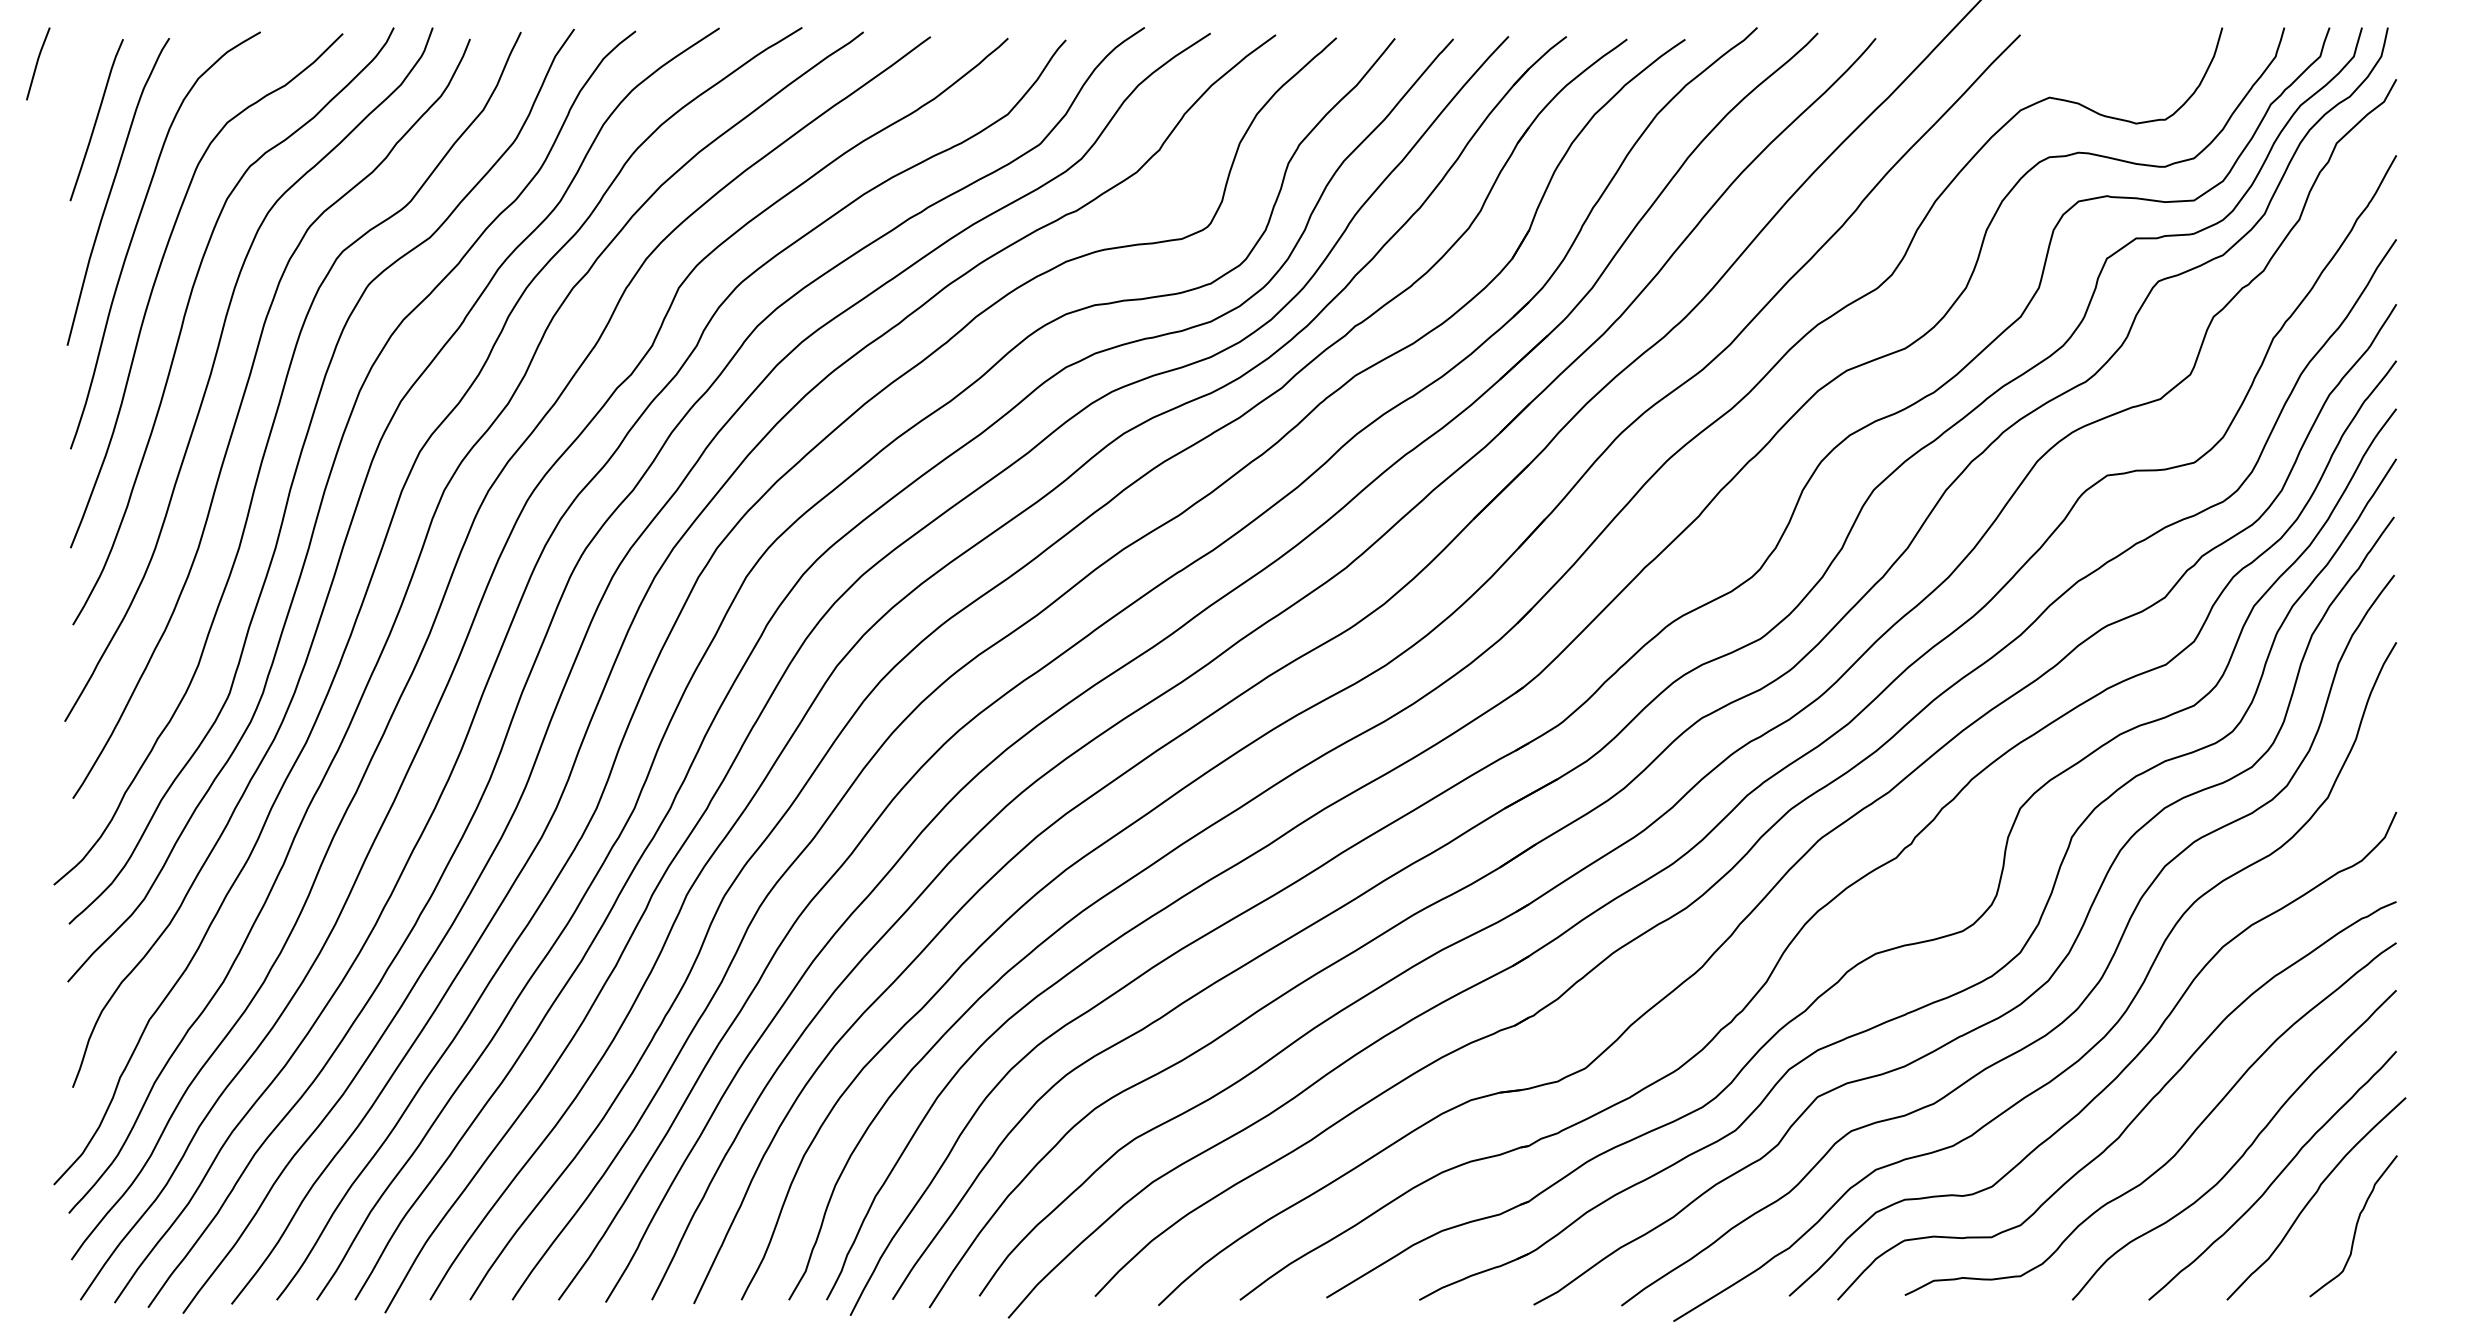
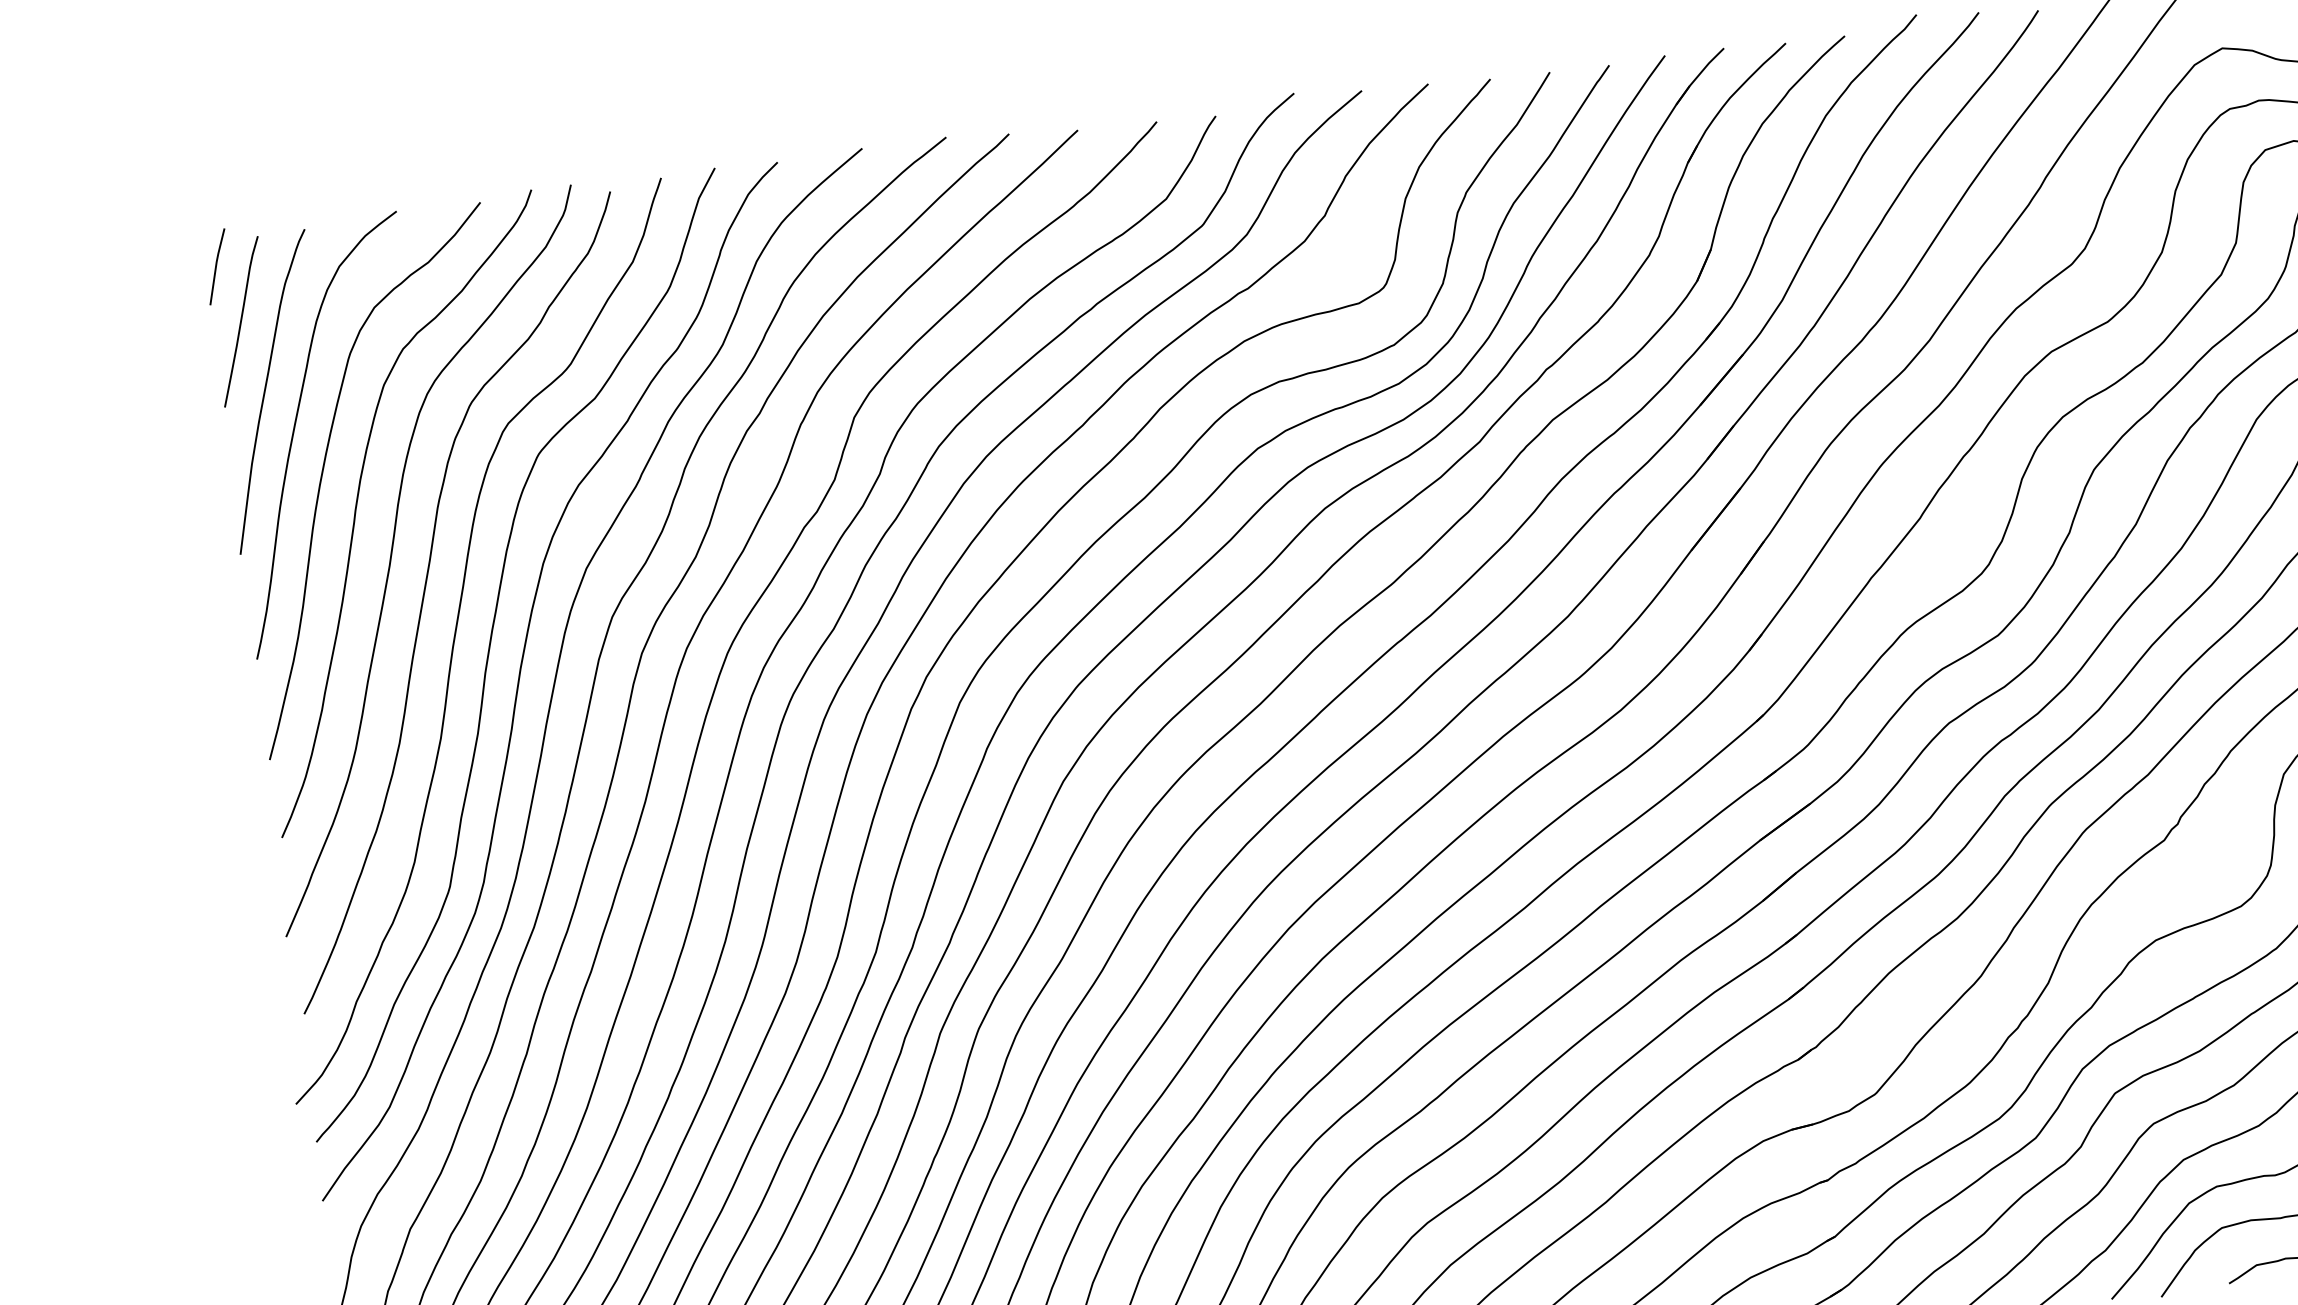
line: (38, 62) -> (217, 265), moved

